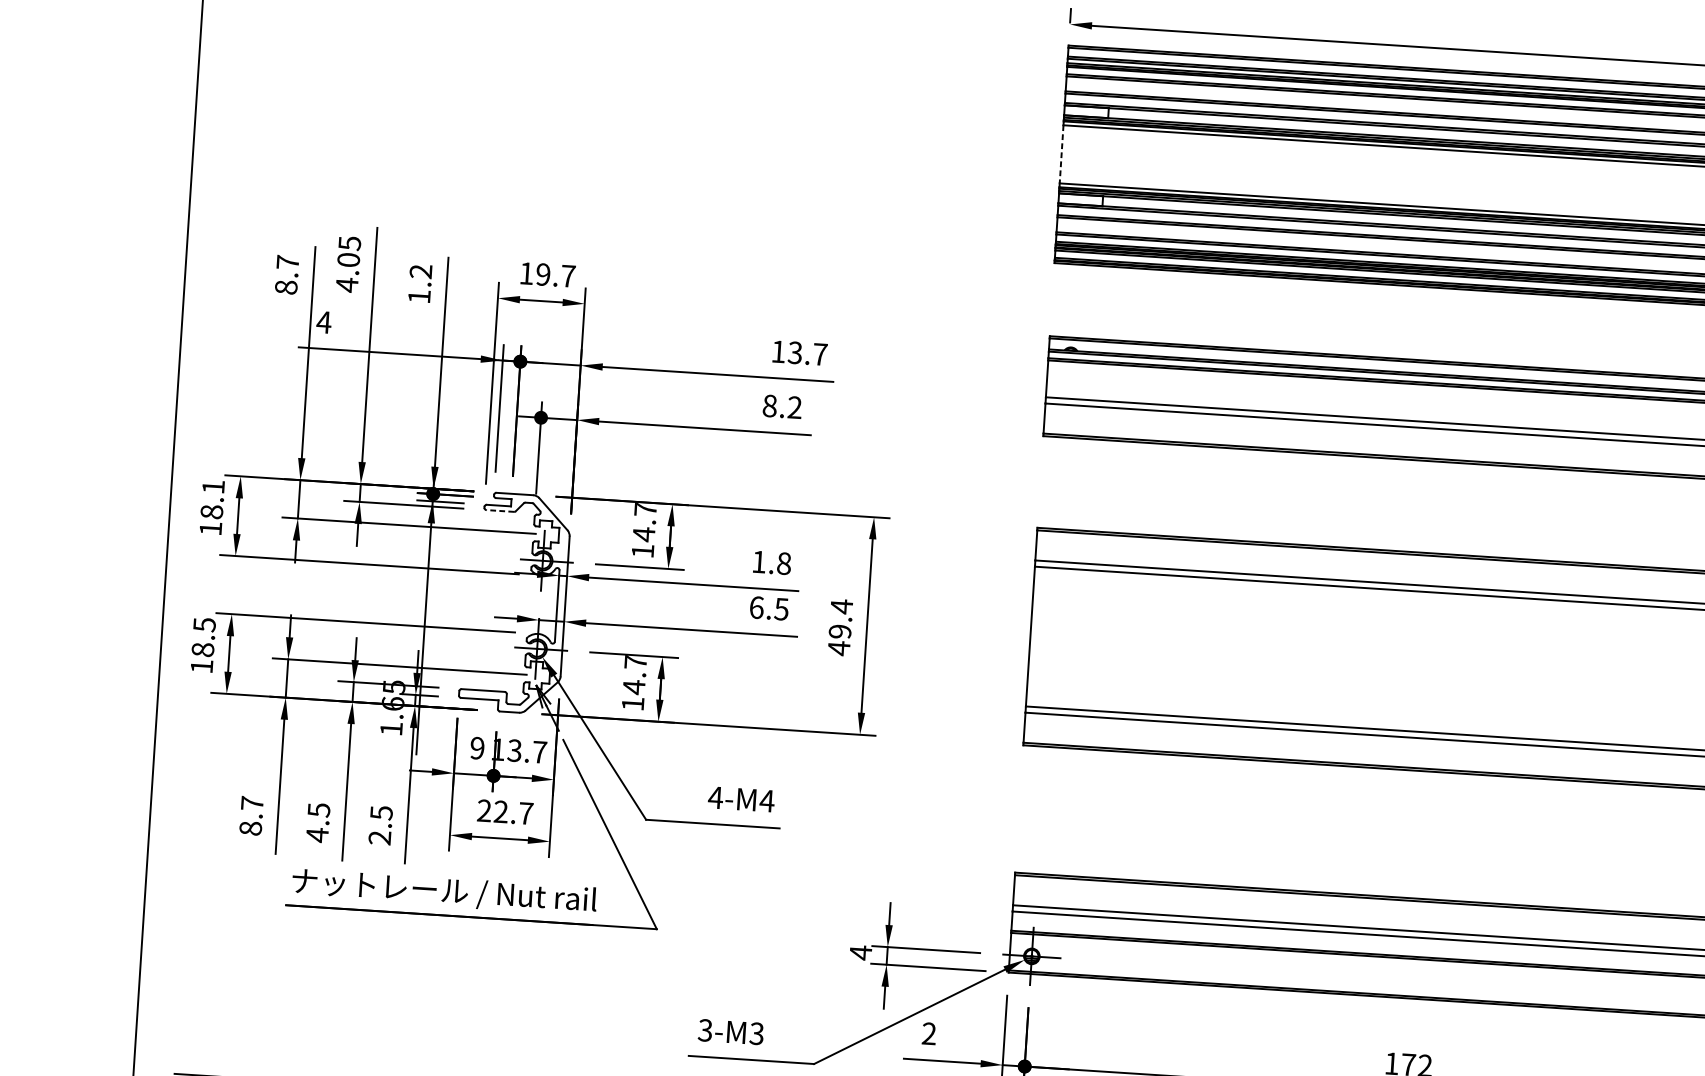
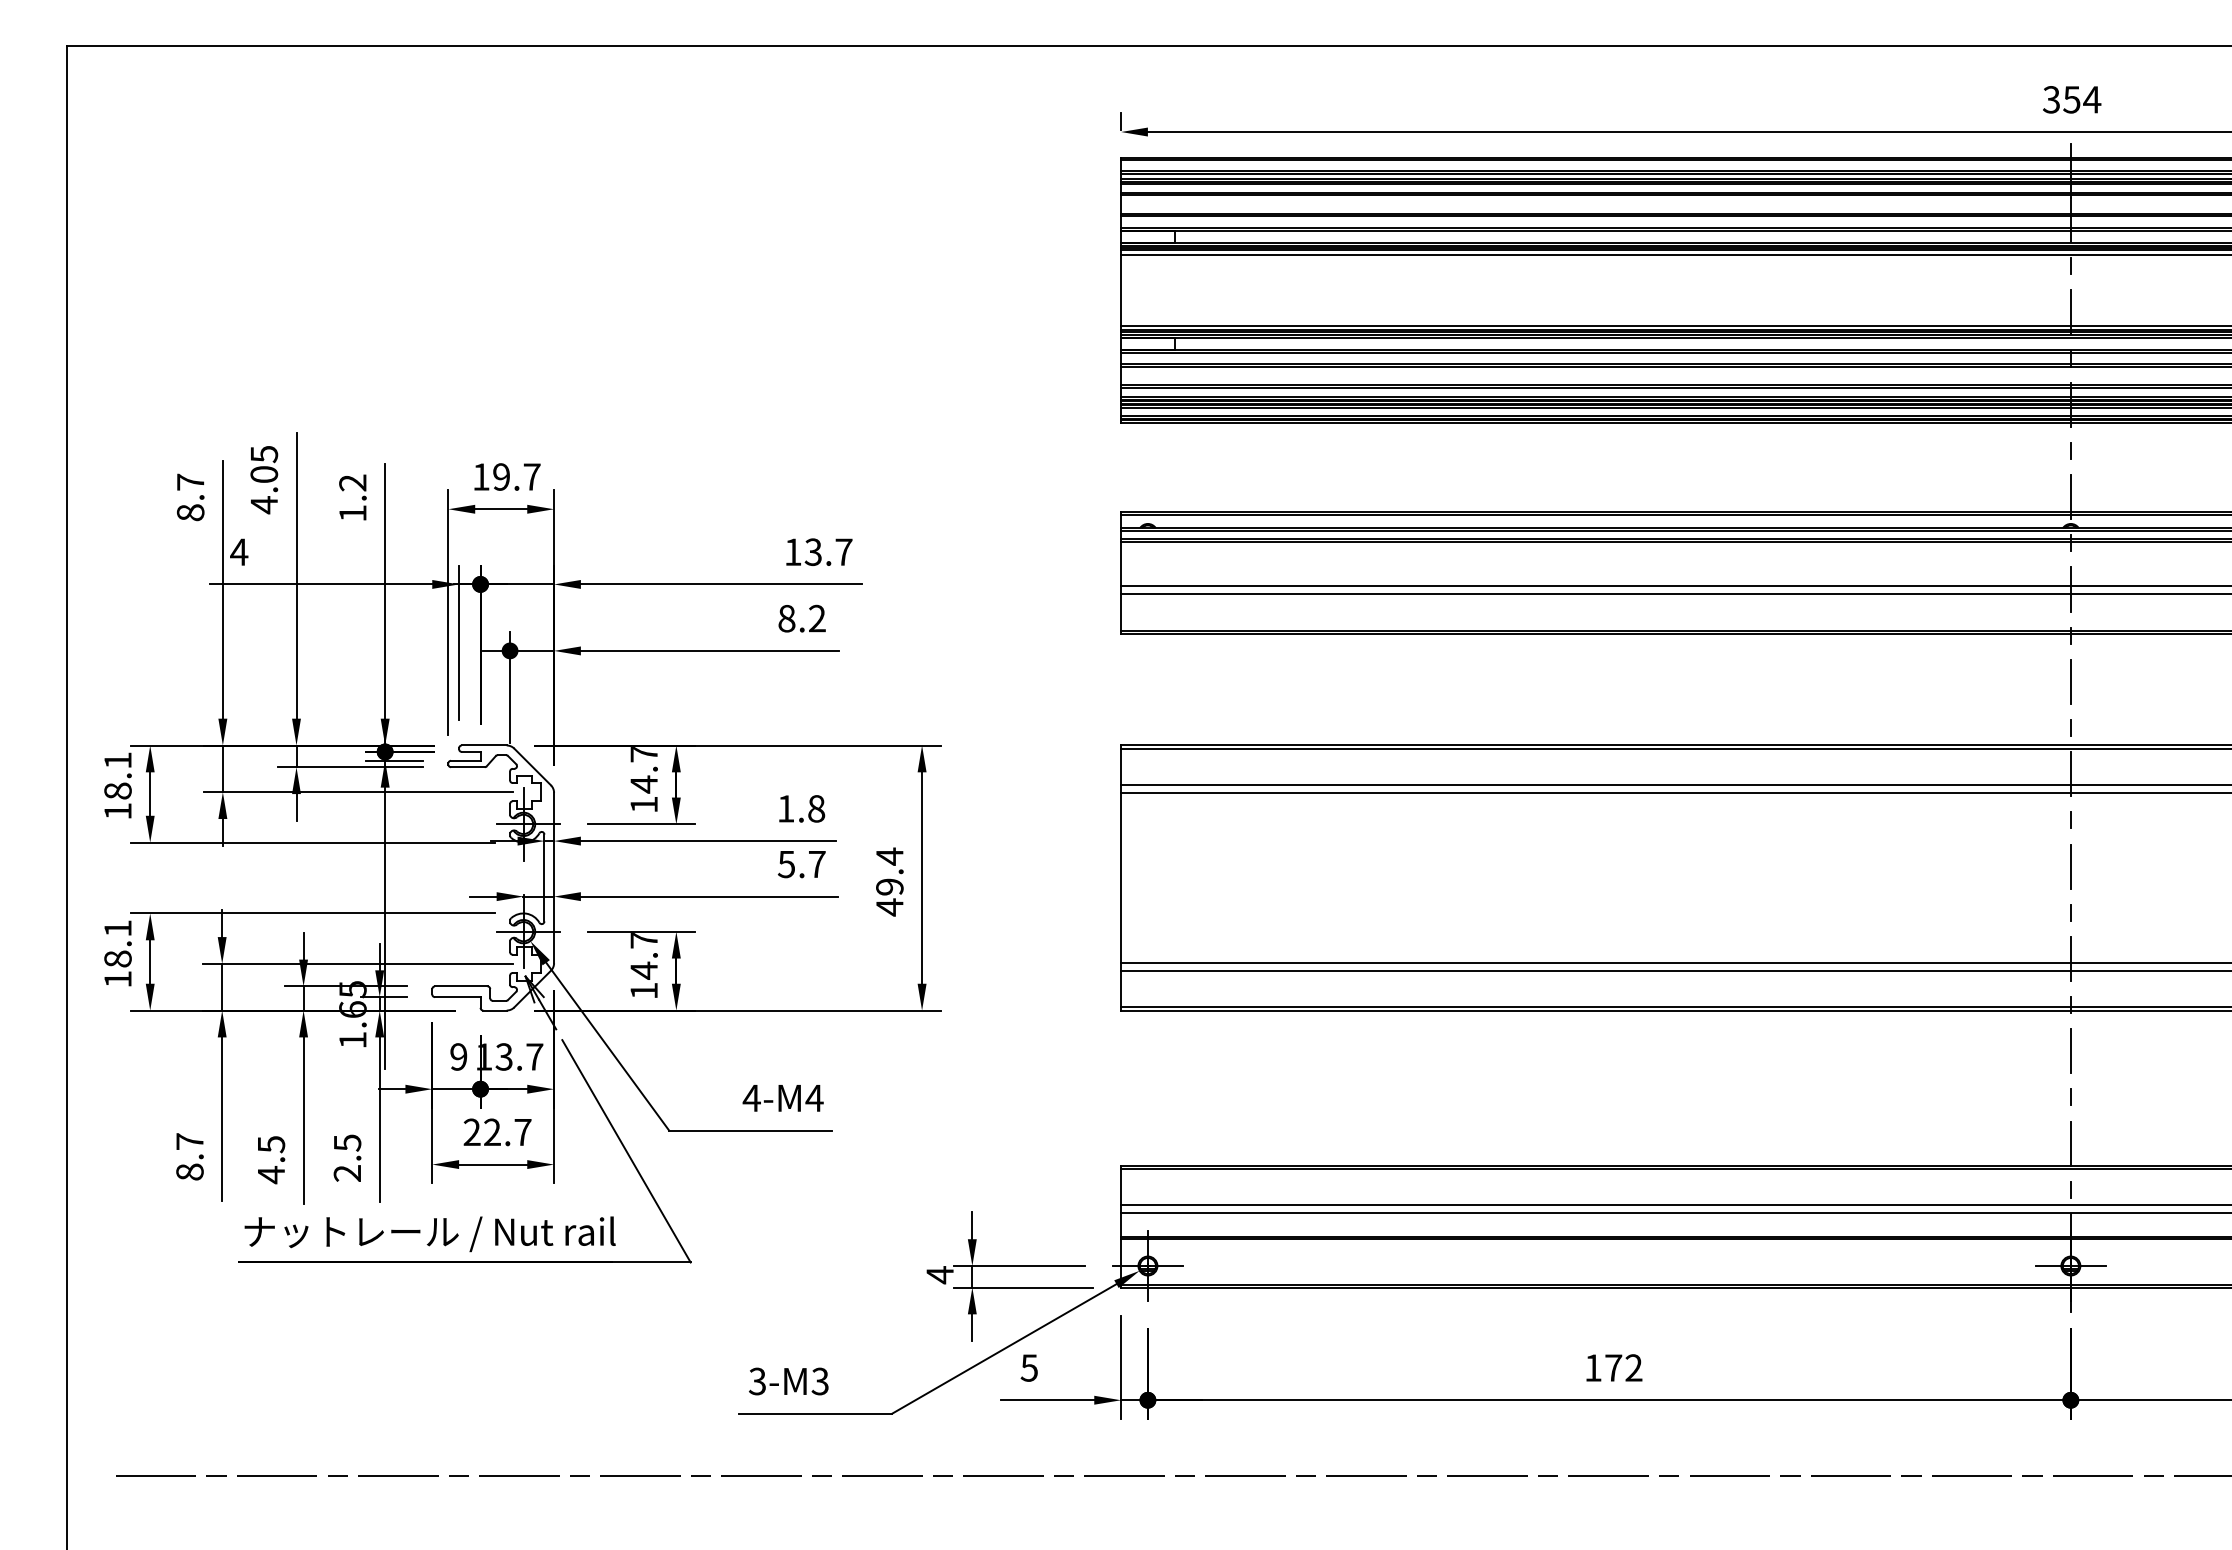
line: (1061, 154) -> (1121, 290), dashed -> solid
line: (499, 511) -> (467, 767), dashed -> solid
text: (768, 608) -> (801, 864), 6.5 -> 5.7
text: (204, 624) -> (117, 928), 18.5 -> 18.1
text: (928, 1033) -> (1028, 1367), 2 -> 5

